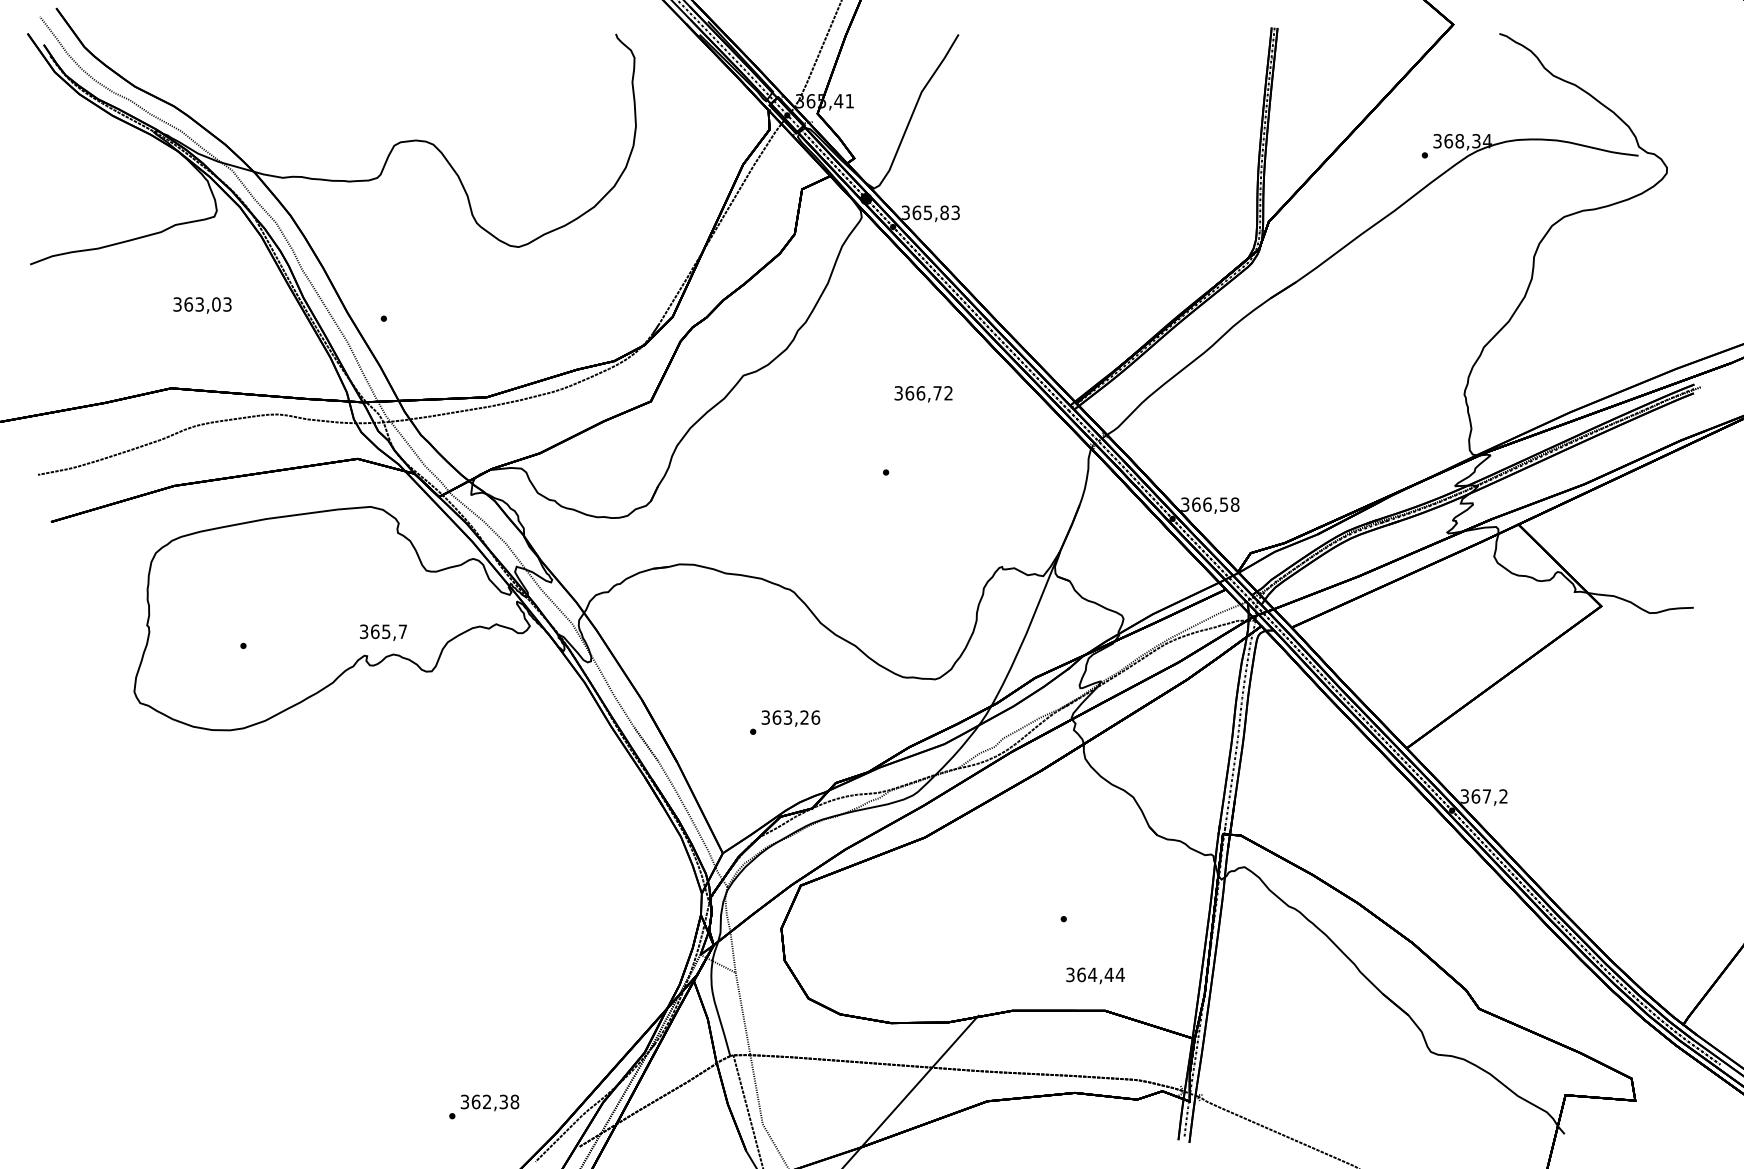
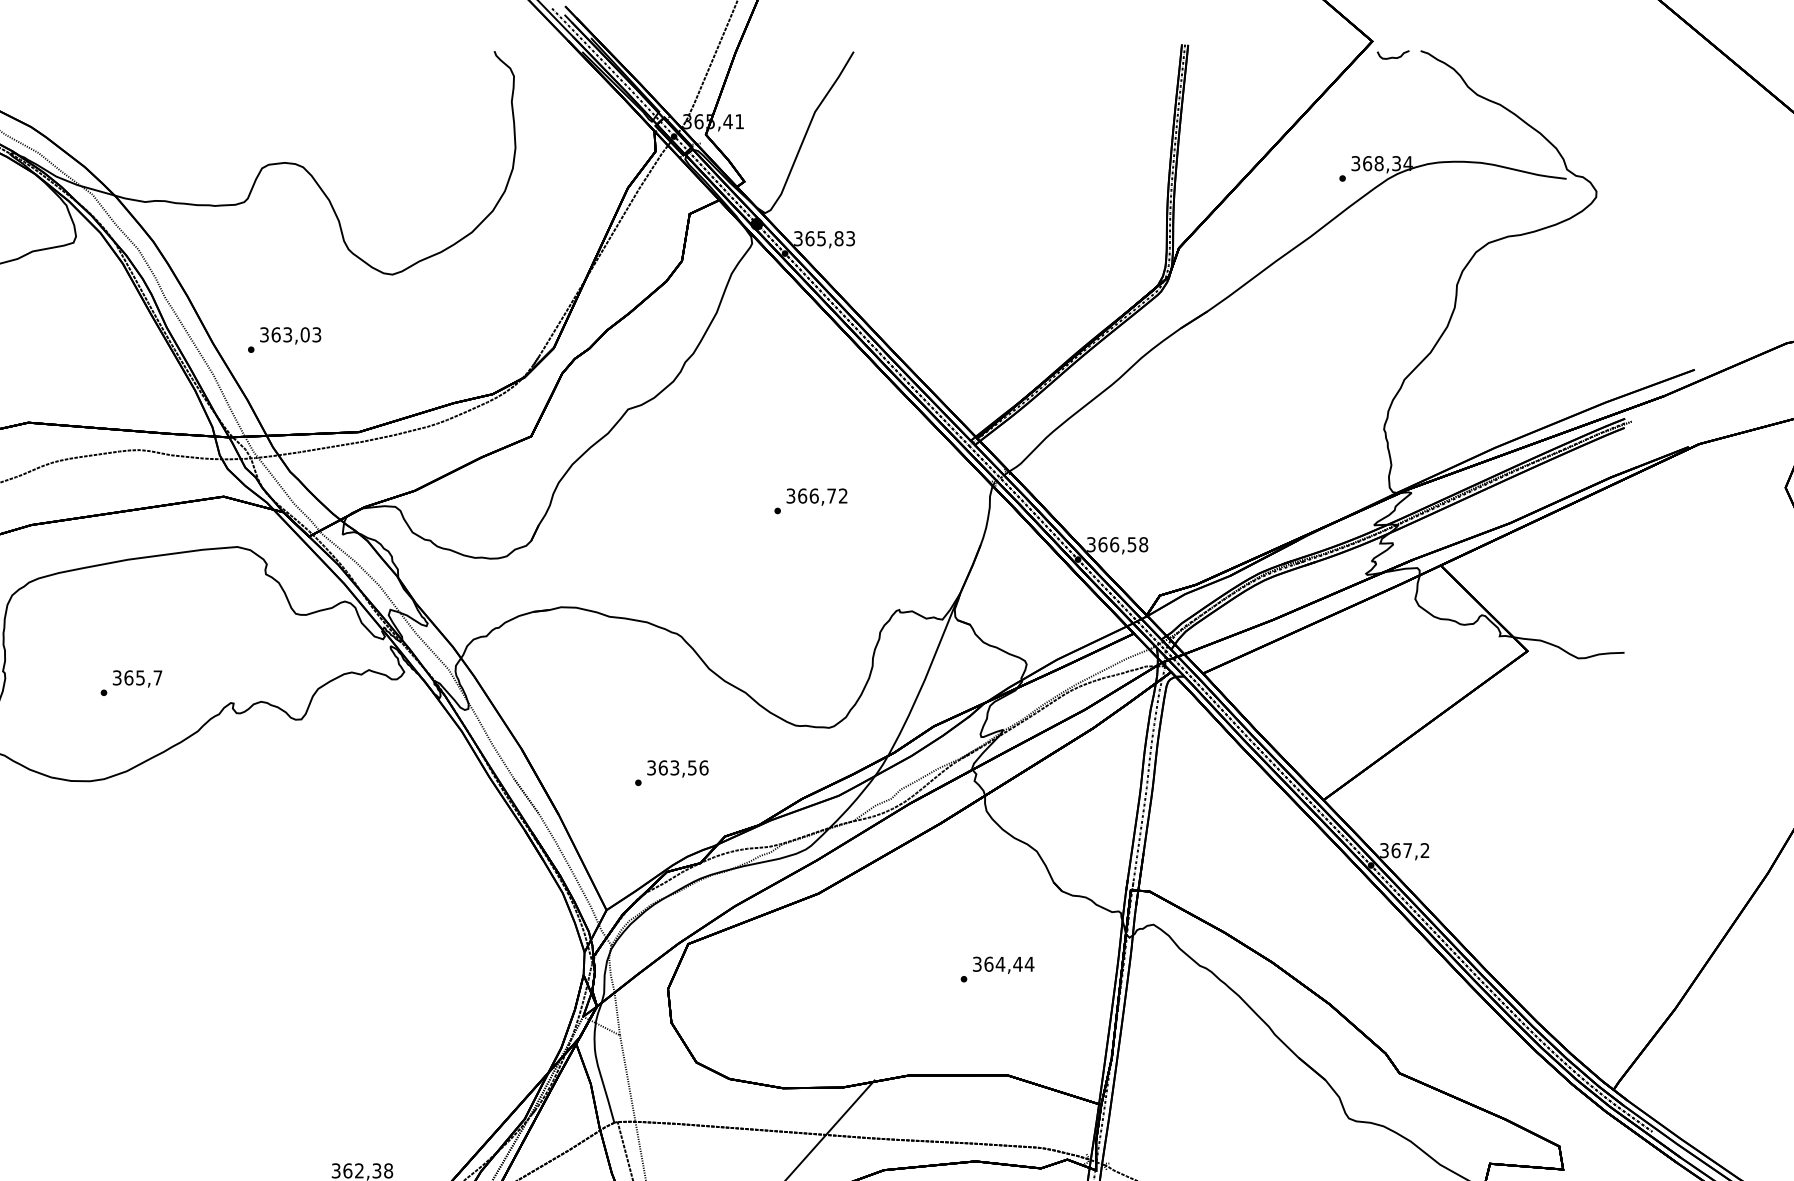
curve: (1472, 39) -> (1392, 56), added
text: (202, 305) -> (290, 335), moved
text: (923, 394) -> (816, 497), moved
text: (383, 632) -> (137, 678), moved
text: (804, 717) -> (692, 767), 363,26 -> 363,56
text: (1095, 975) -> (1003, 964), moved

